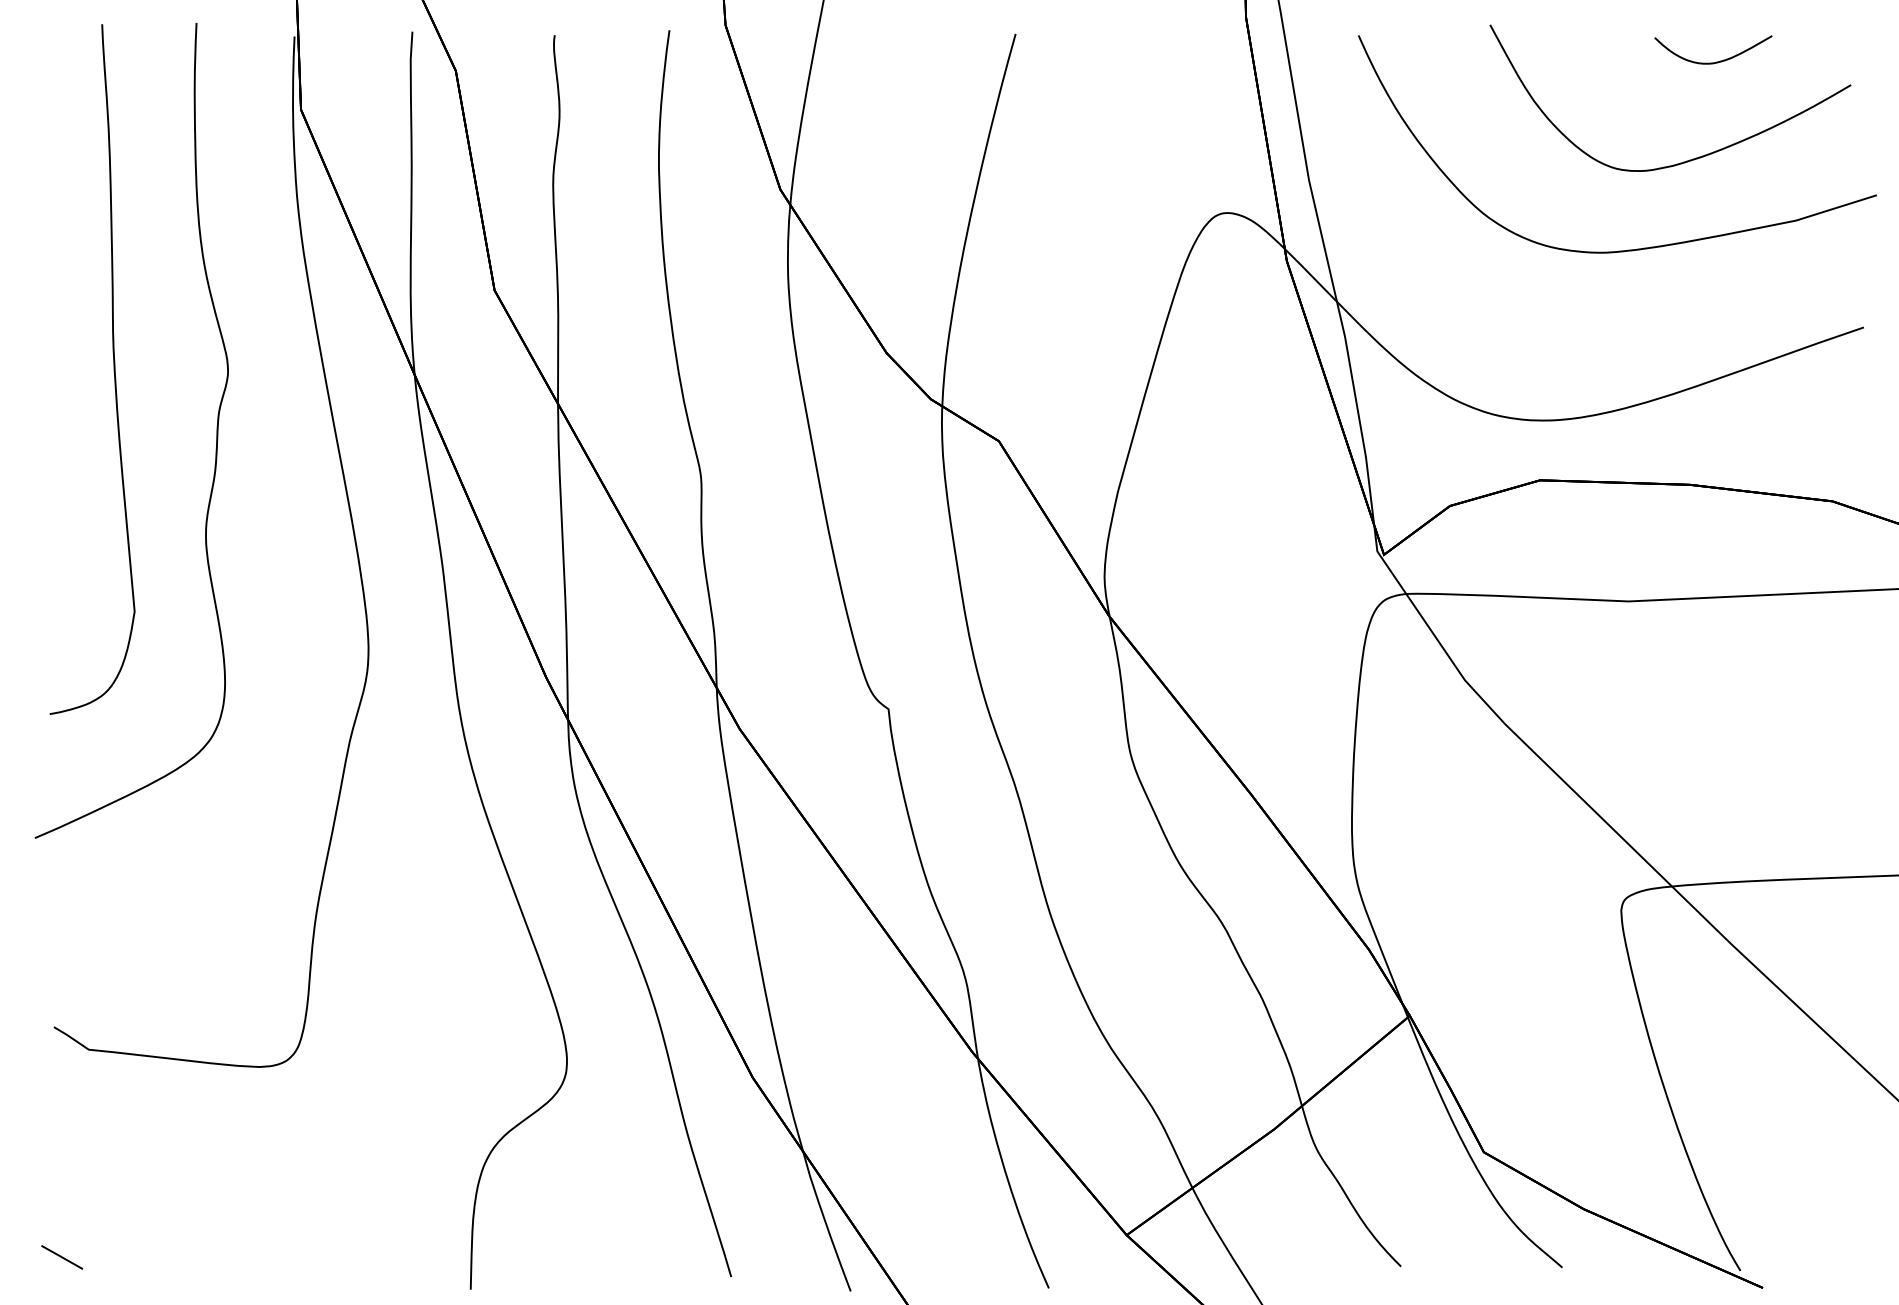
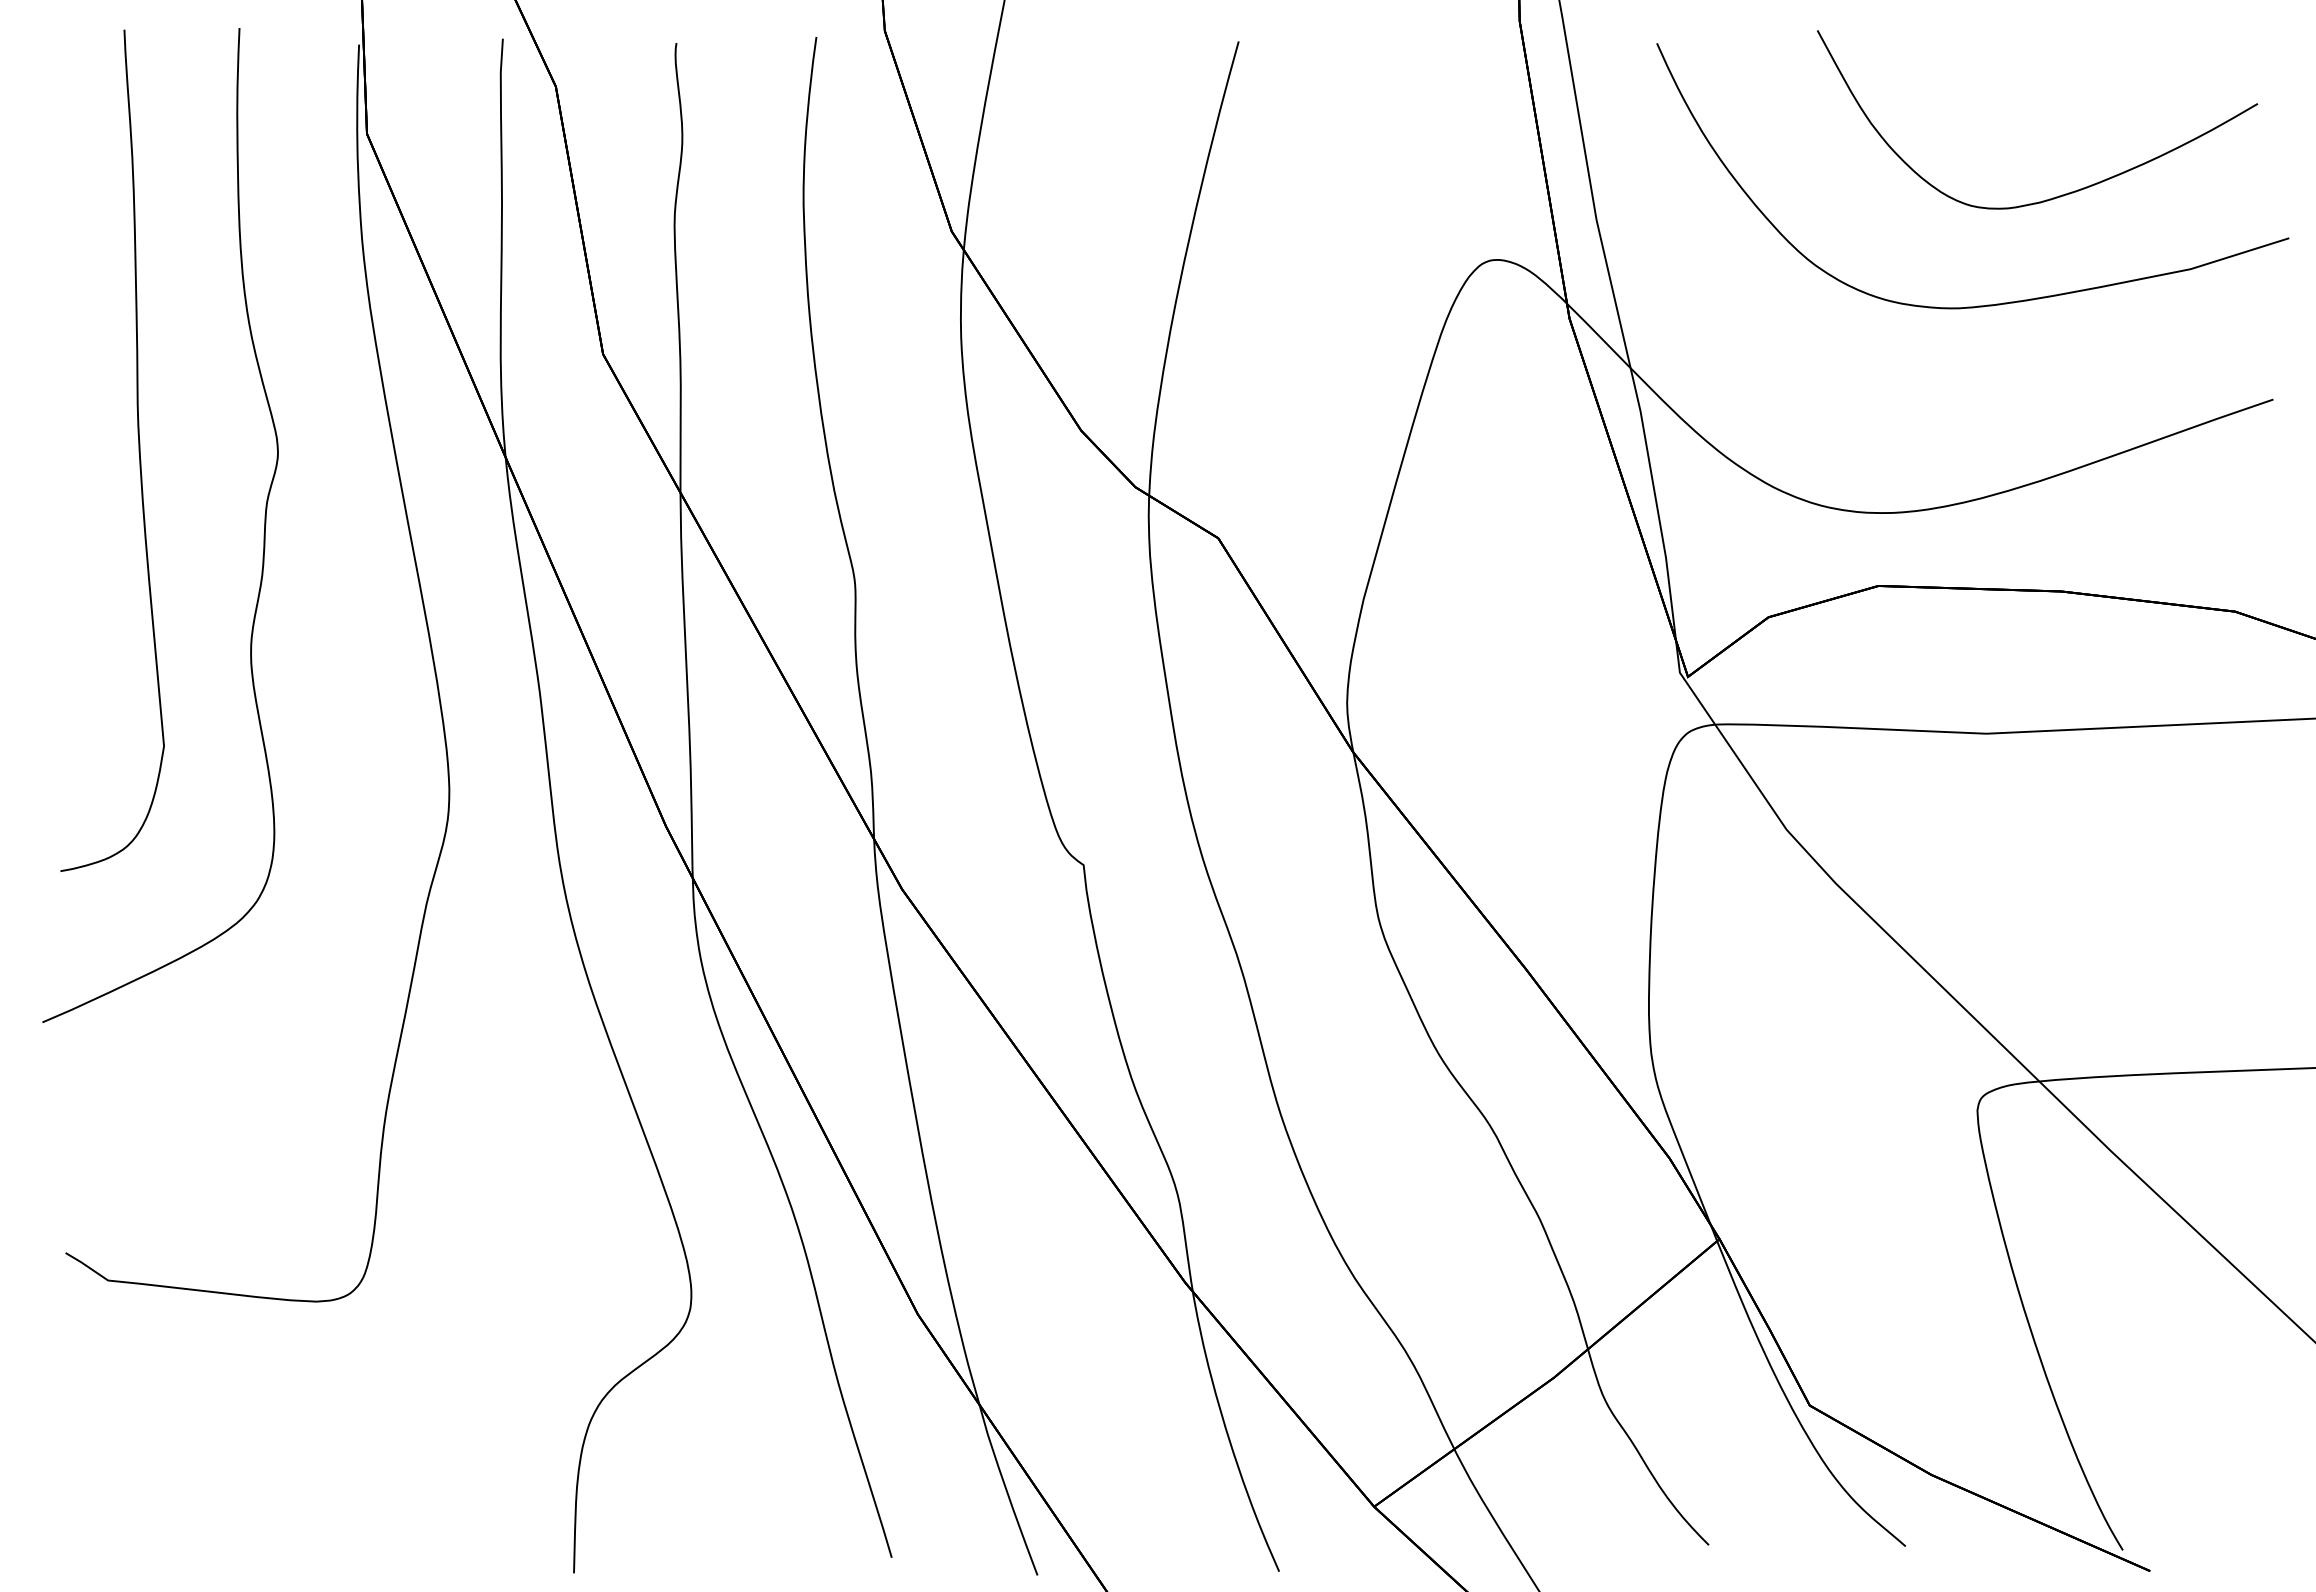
curve: (1715, 61) -> (2092, 75), removed
line: (62, 1257) -> (75, 1533), removed

